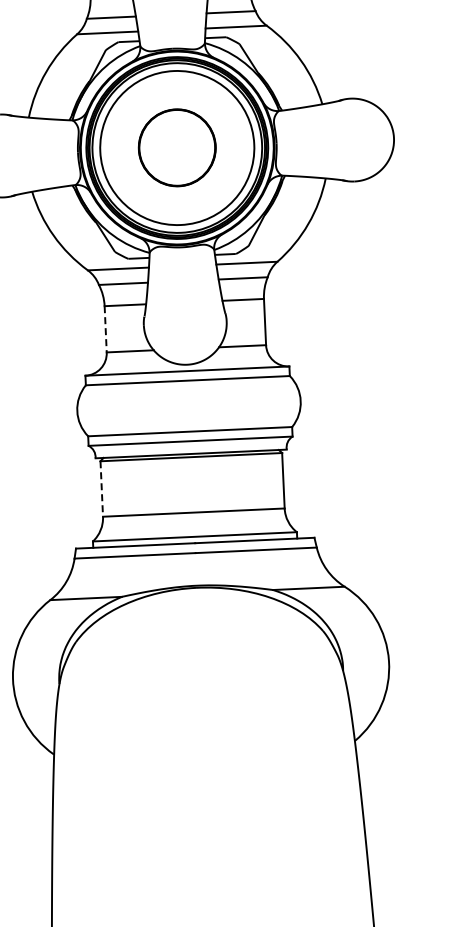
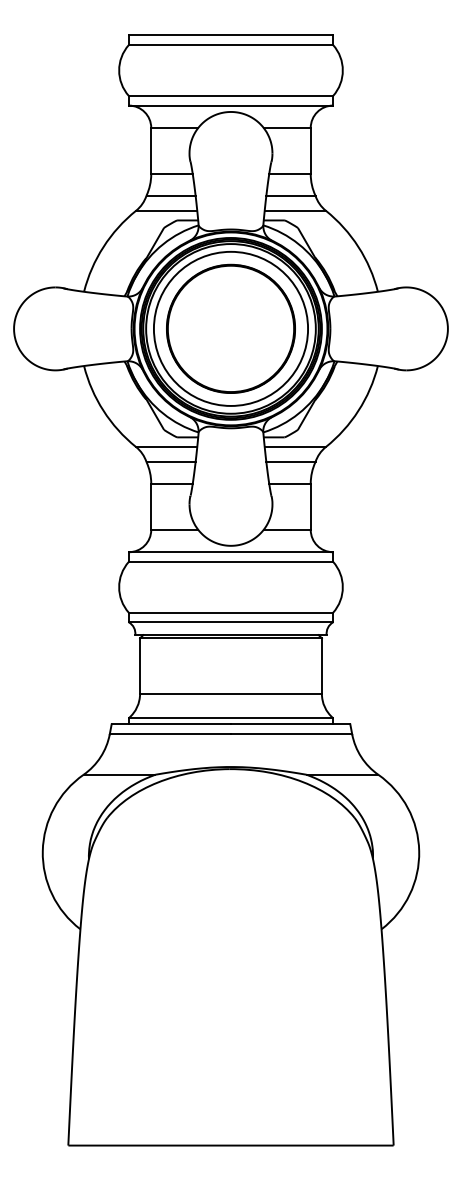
circle: (176, 147) -> (230, 328), size x1.67
line: (105, 330) -> (151, 507), dashed -> solid
line: (102, 489) -> (140, 666), dashed -> solid

